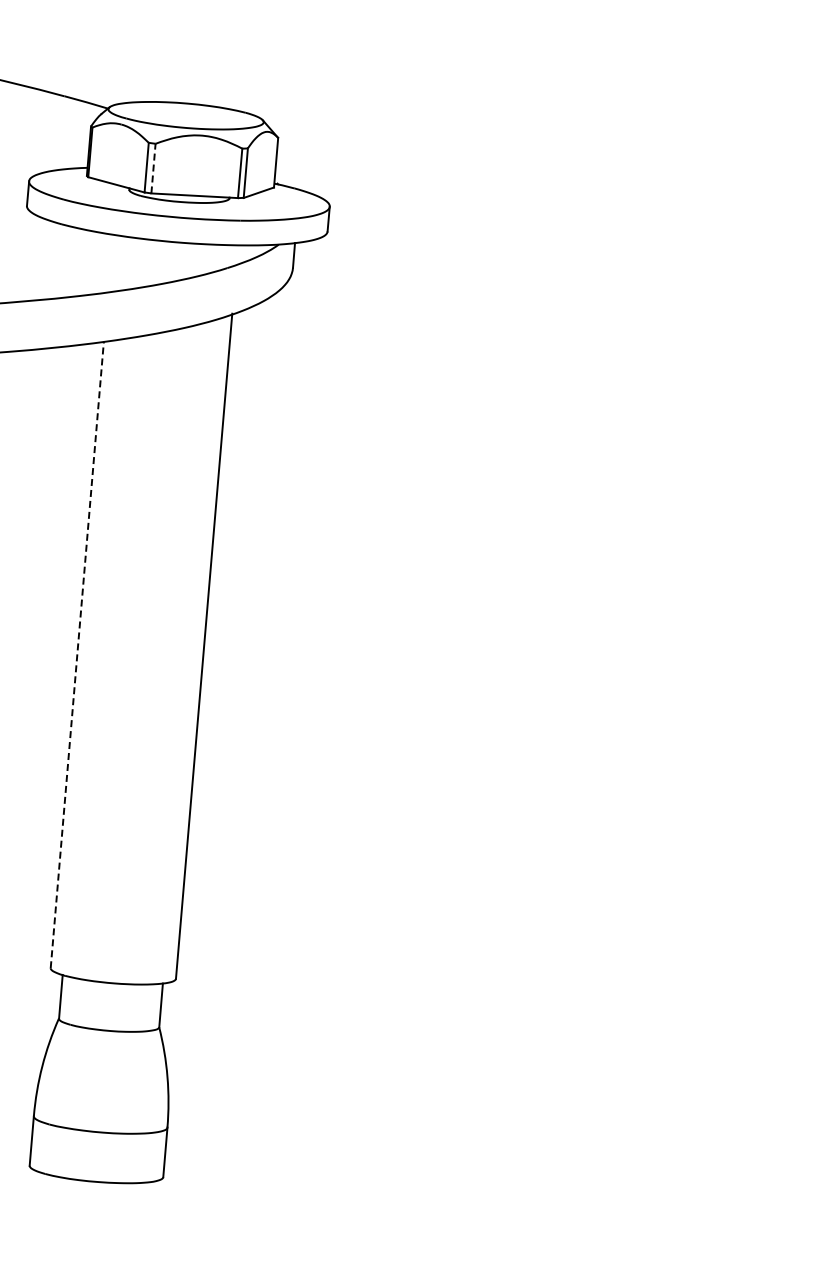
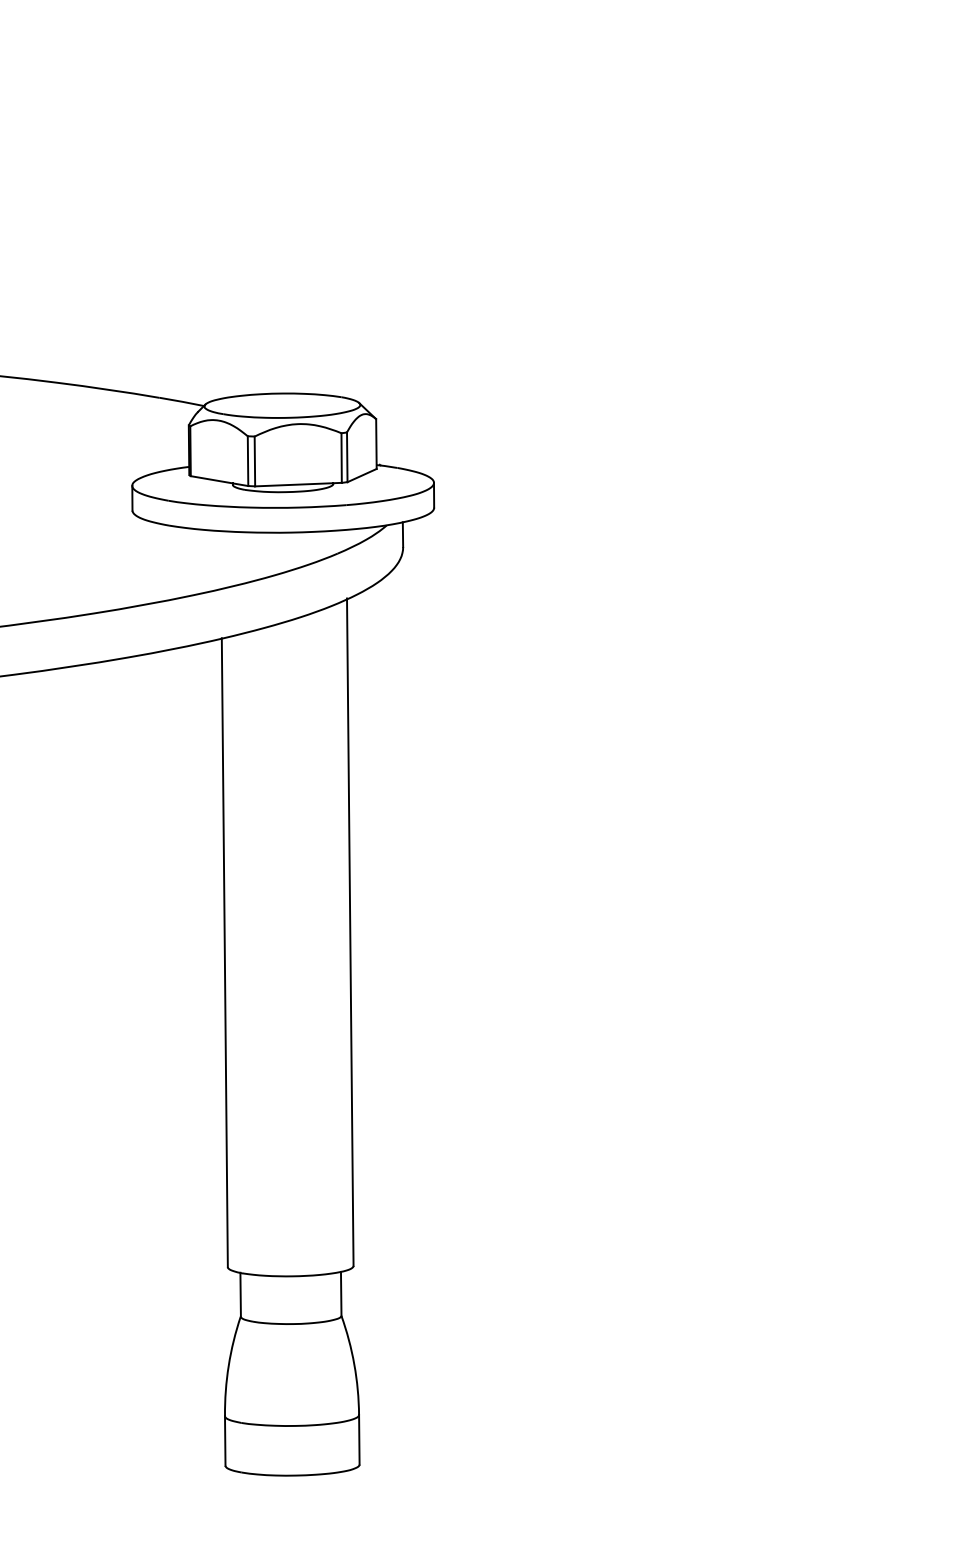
line: (153, 168) -> (254, 461), dashed -> solid
line: (77, 654) -> (224, 952), dashed -> solid

